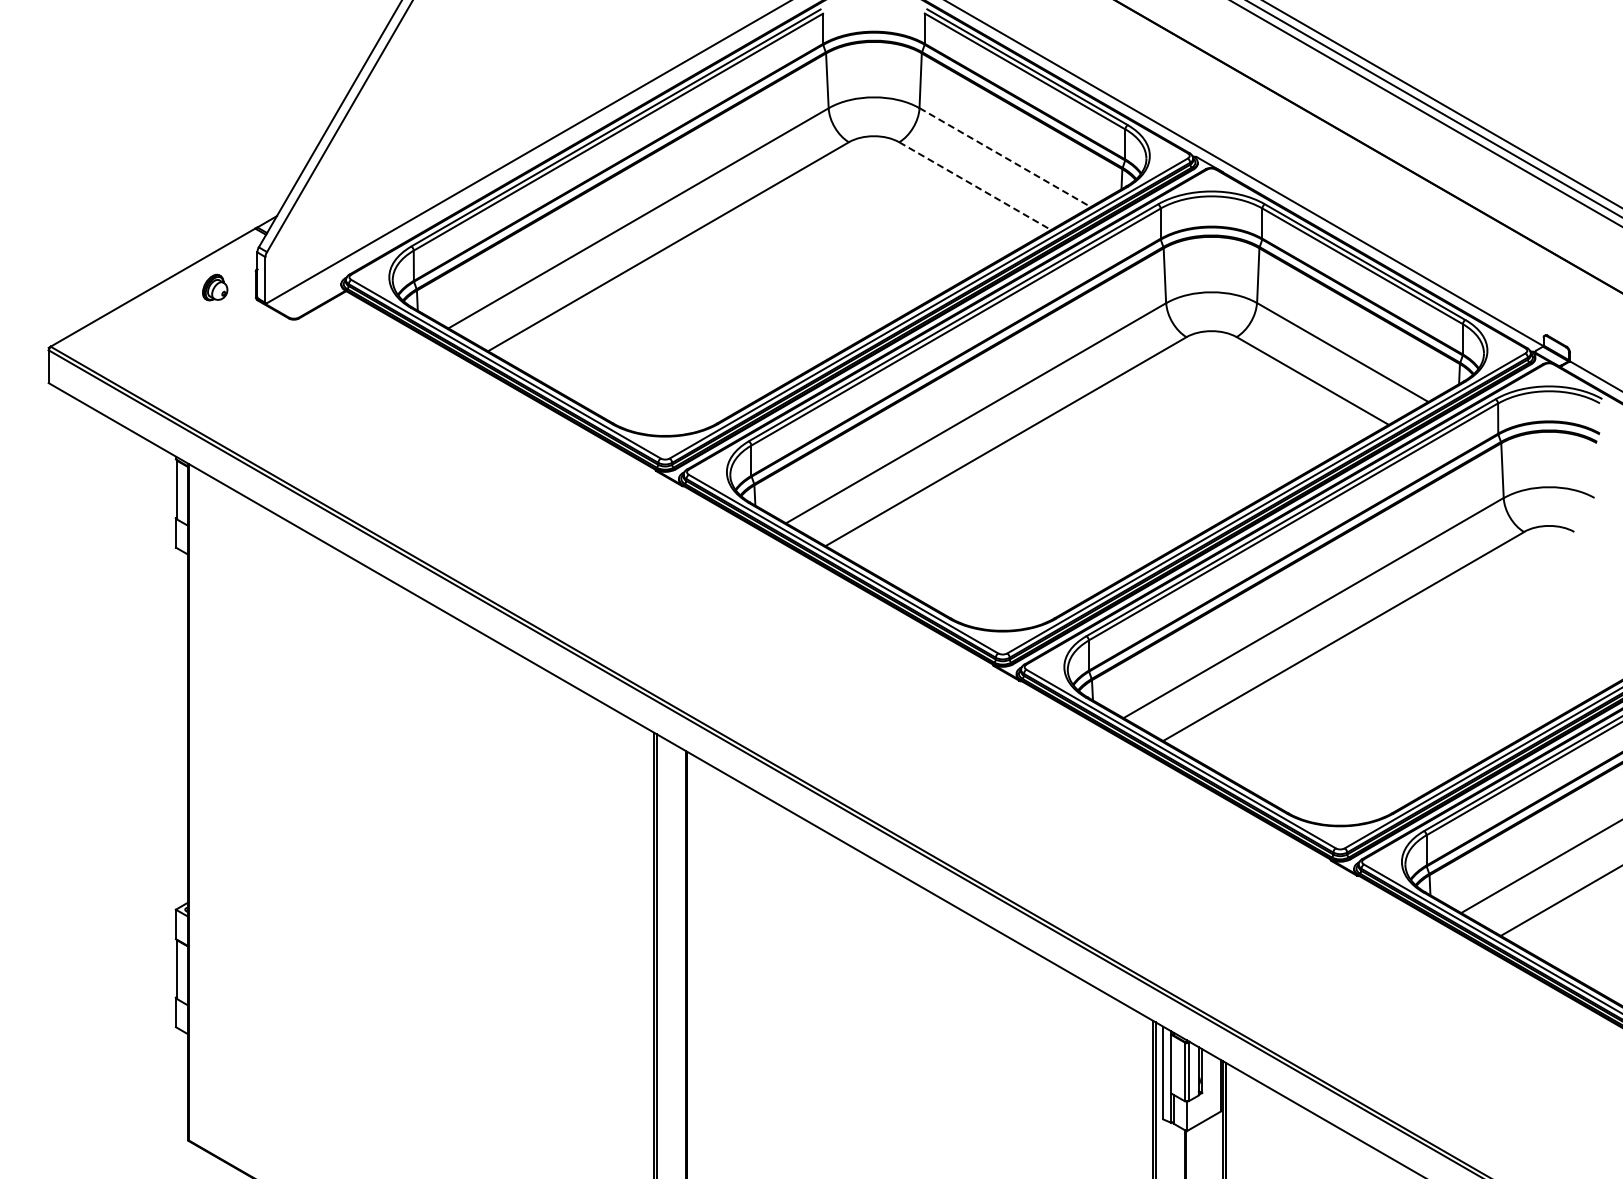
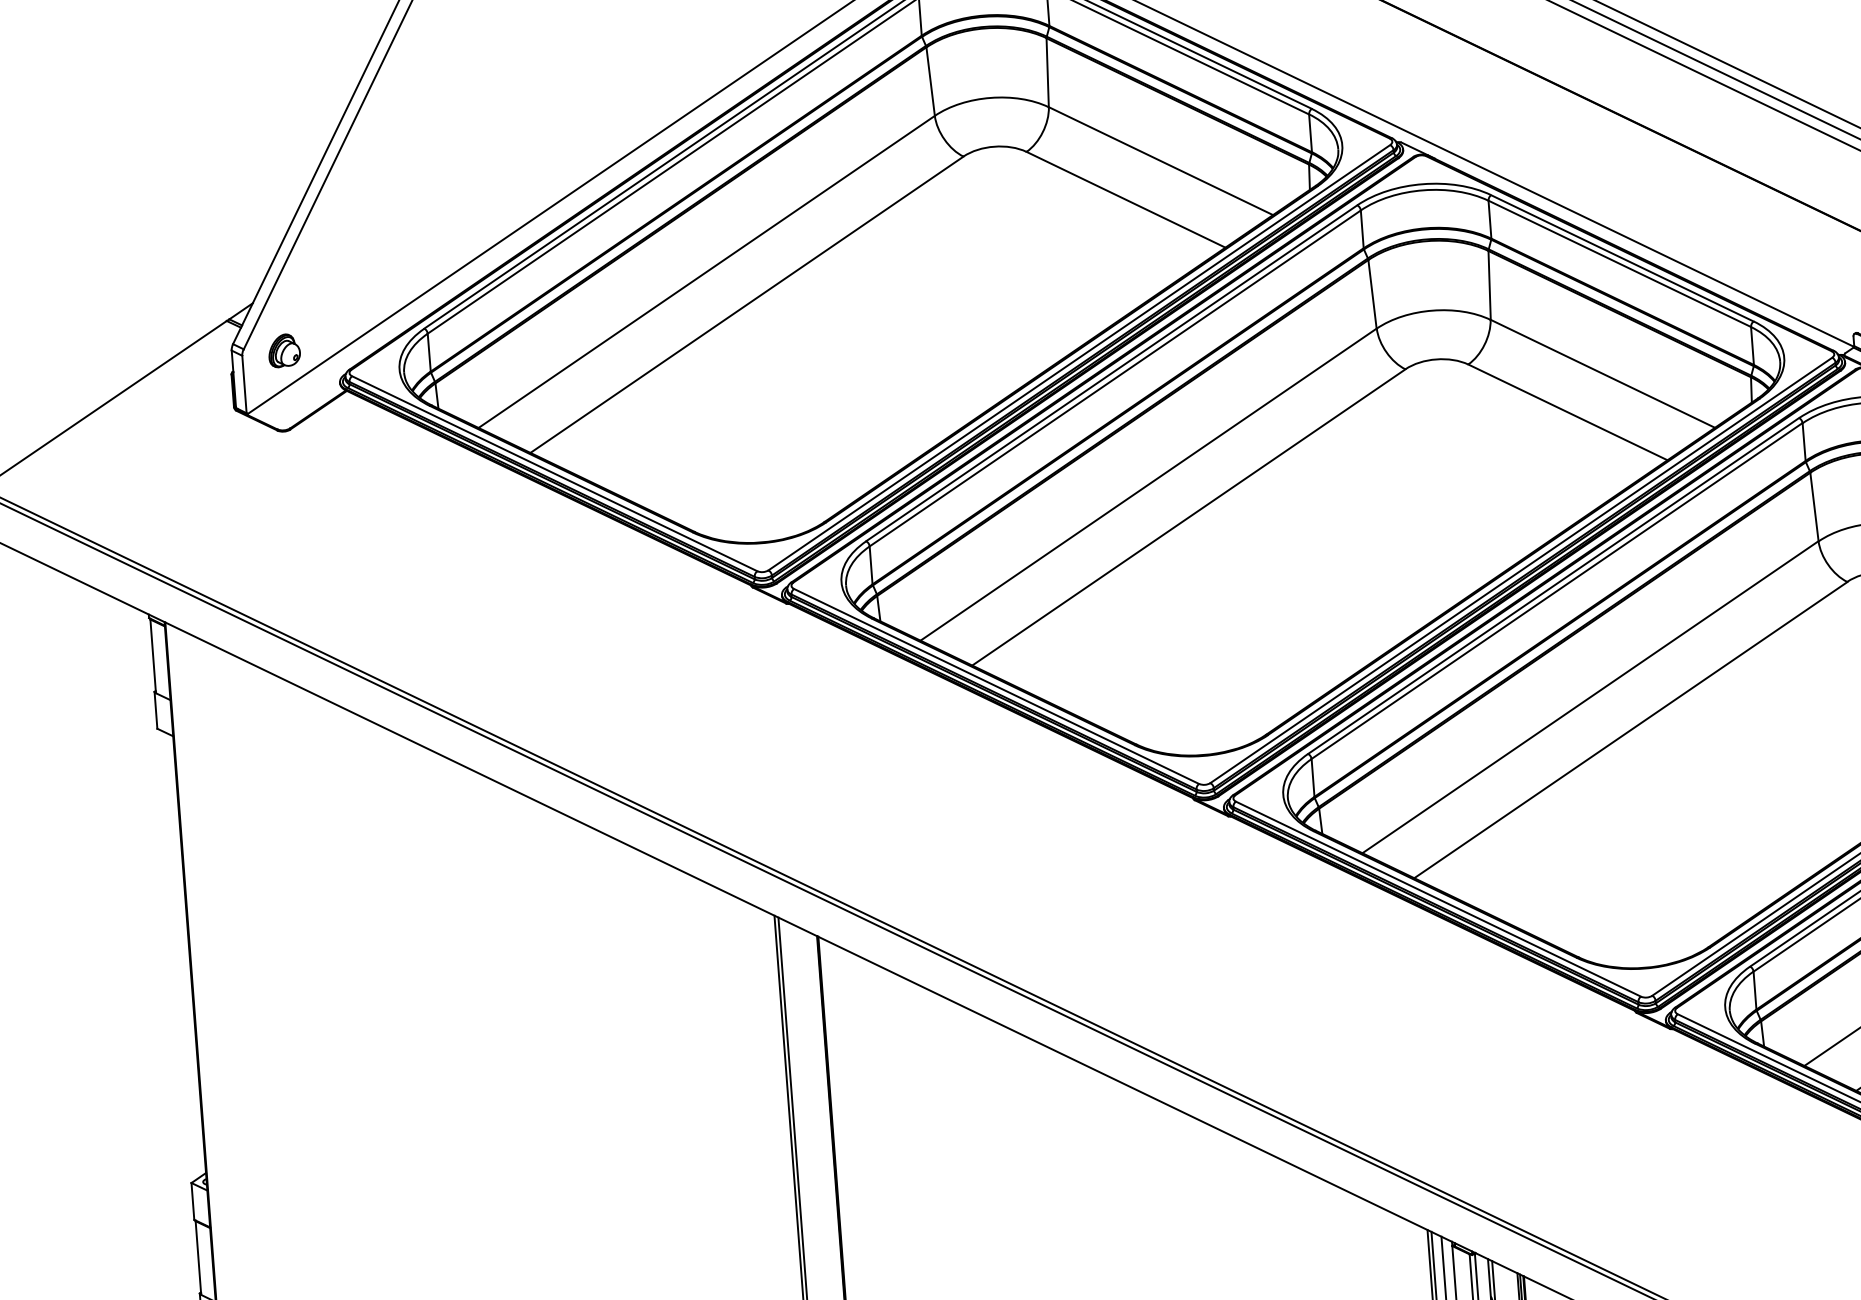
line: (1005, 157) -> (1161, 160), dashed -> solid
line: (975, 186) -> (1126, 200), dashed -> solid
part: (215, 287) -> (284, 350), moved

